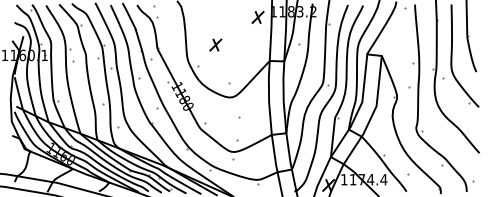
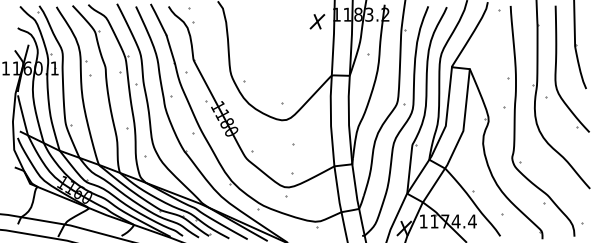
part: (215, 44) -> (265, 55), removed

